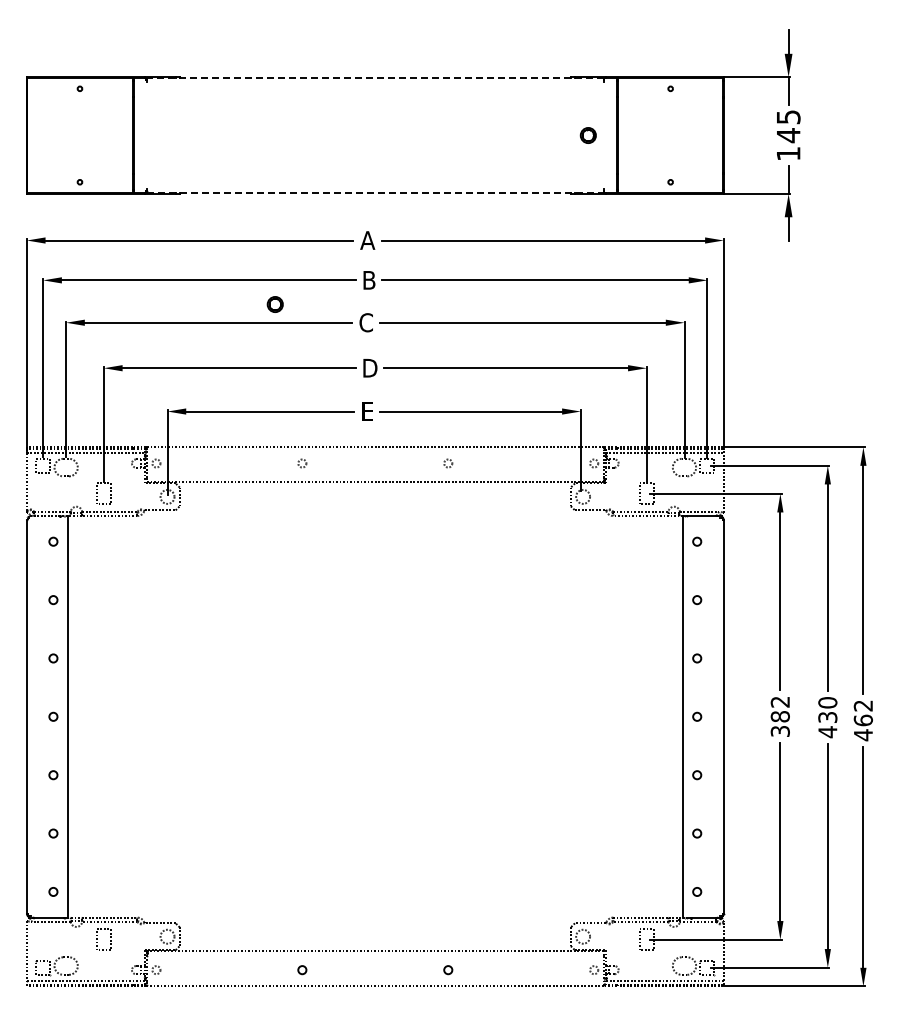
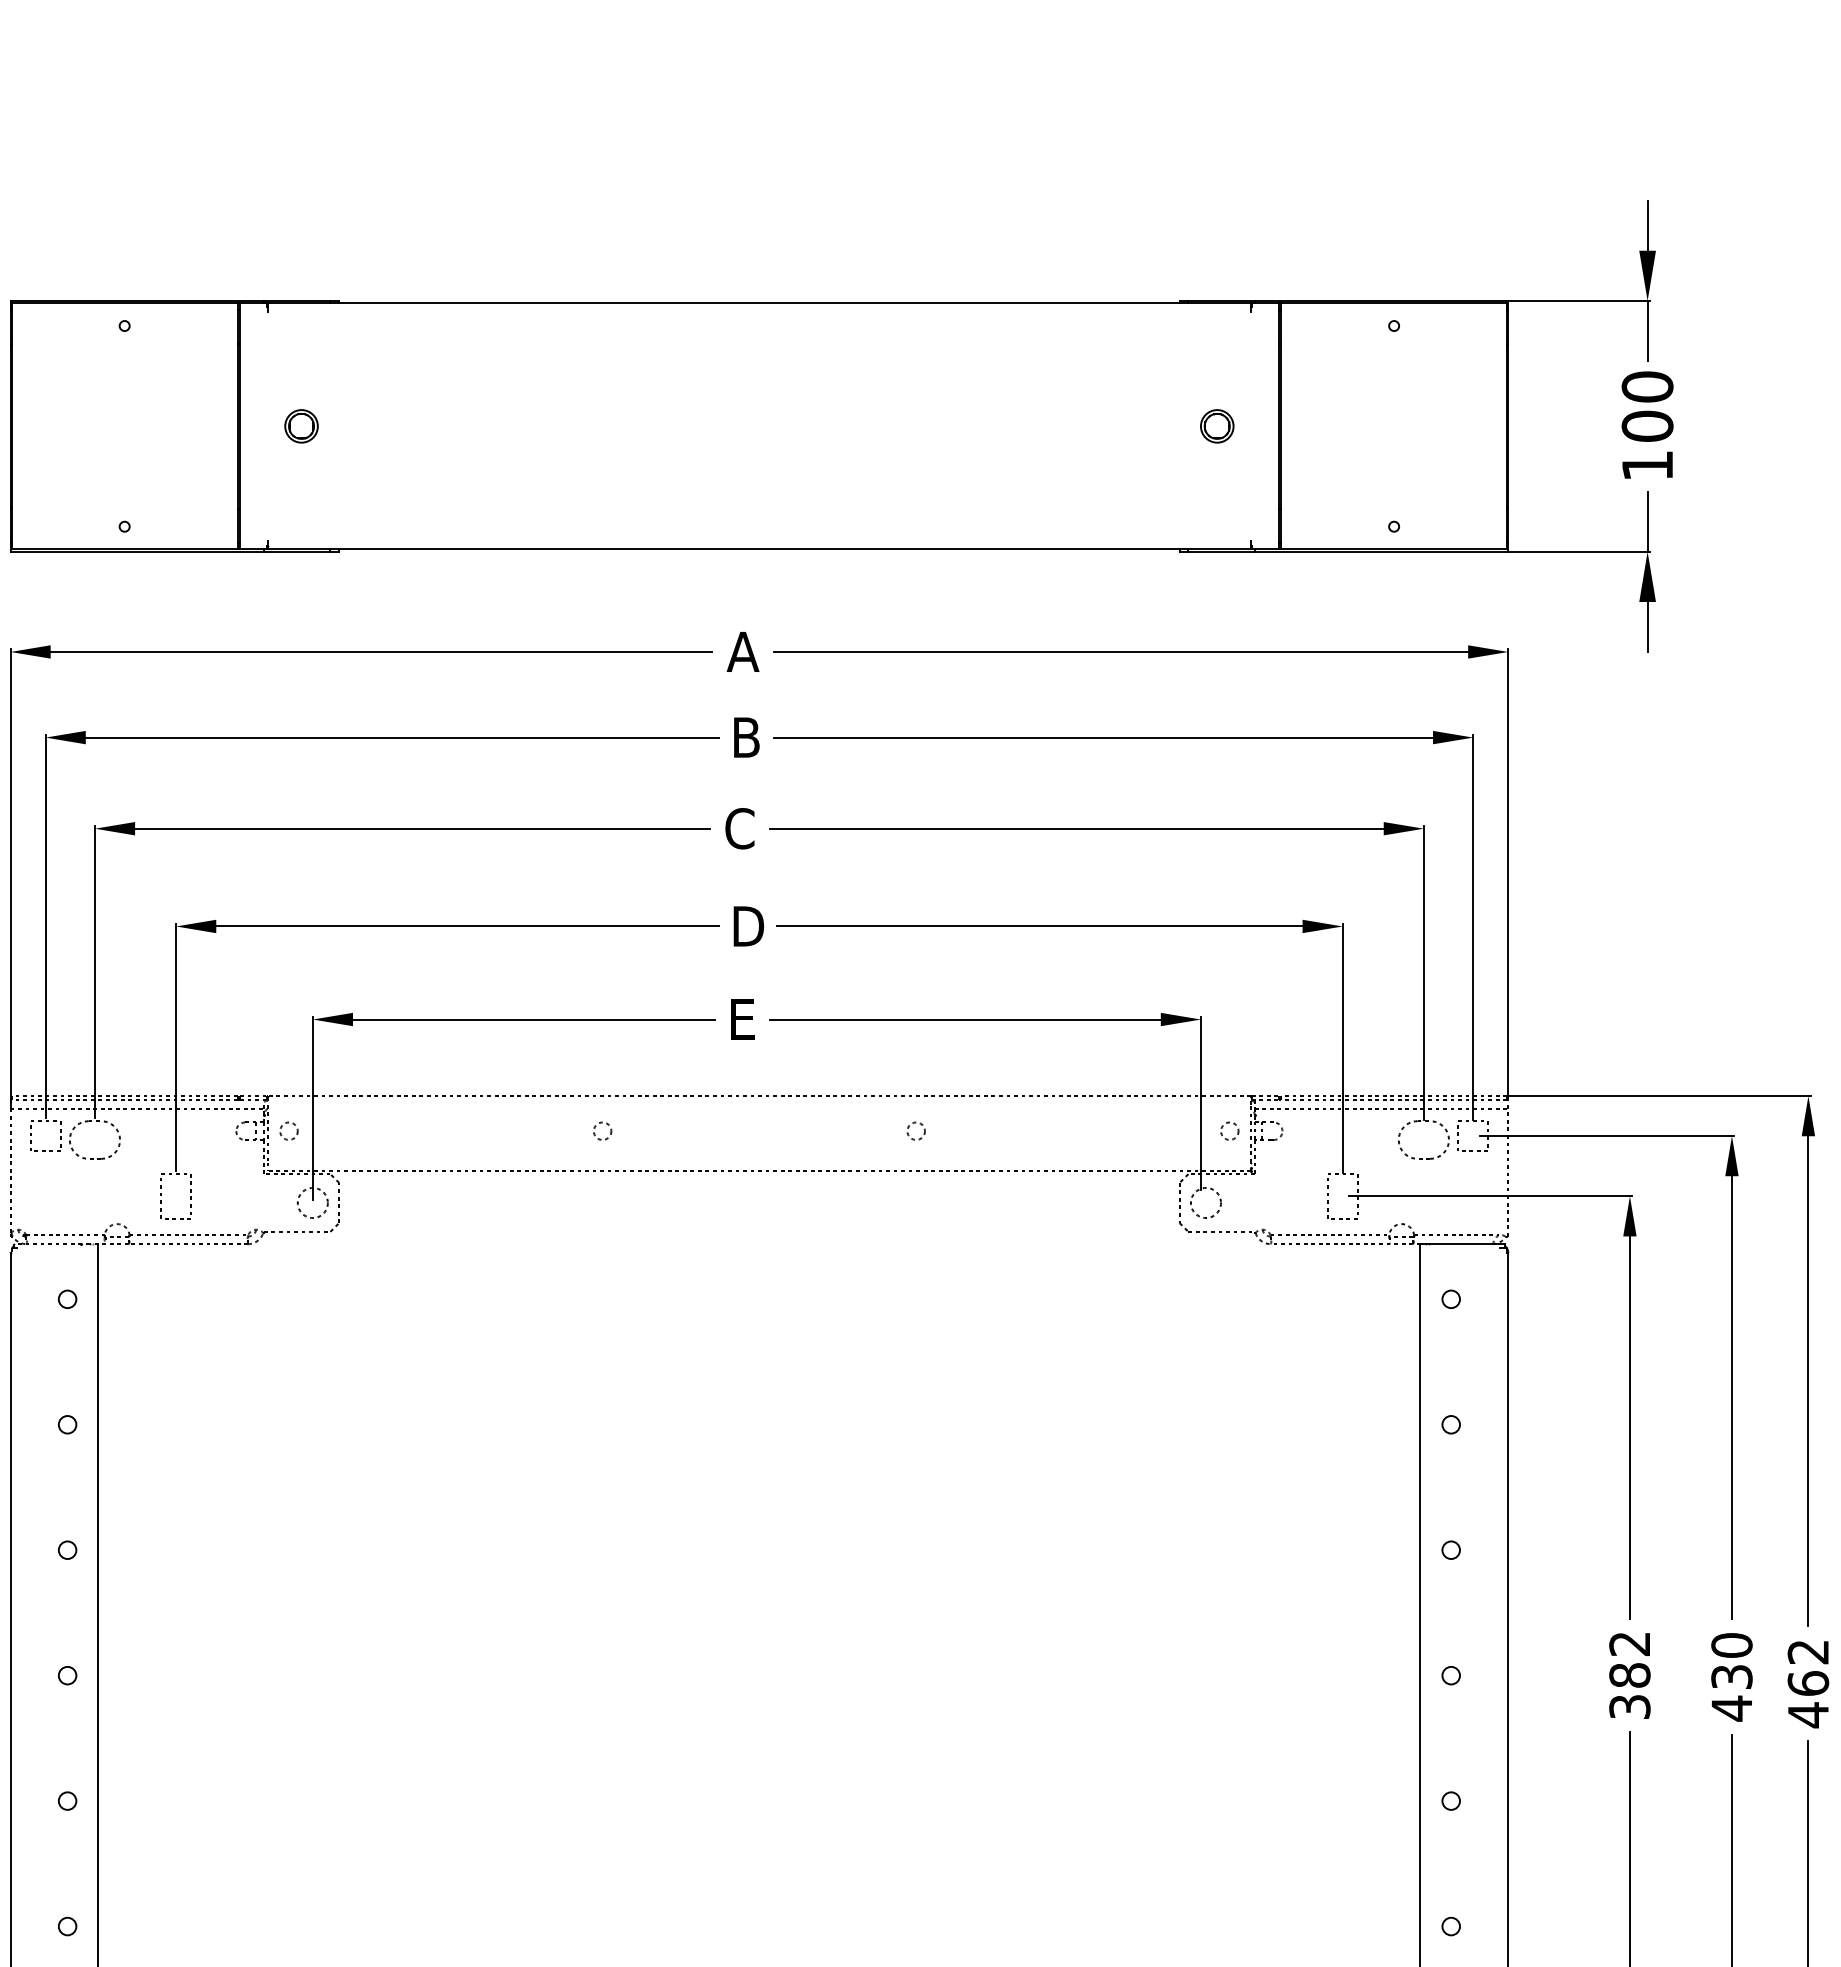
line: (375, 78) -> (759, 303), dashed -> solid
text: (788, 126) -> (1647, 406), 145 -> 100
line: (375, 192) -> (759, 548), dashed -> solid
part: (274, 304) -> (299, 426), moved

